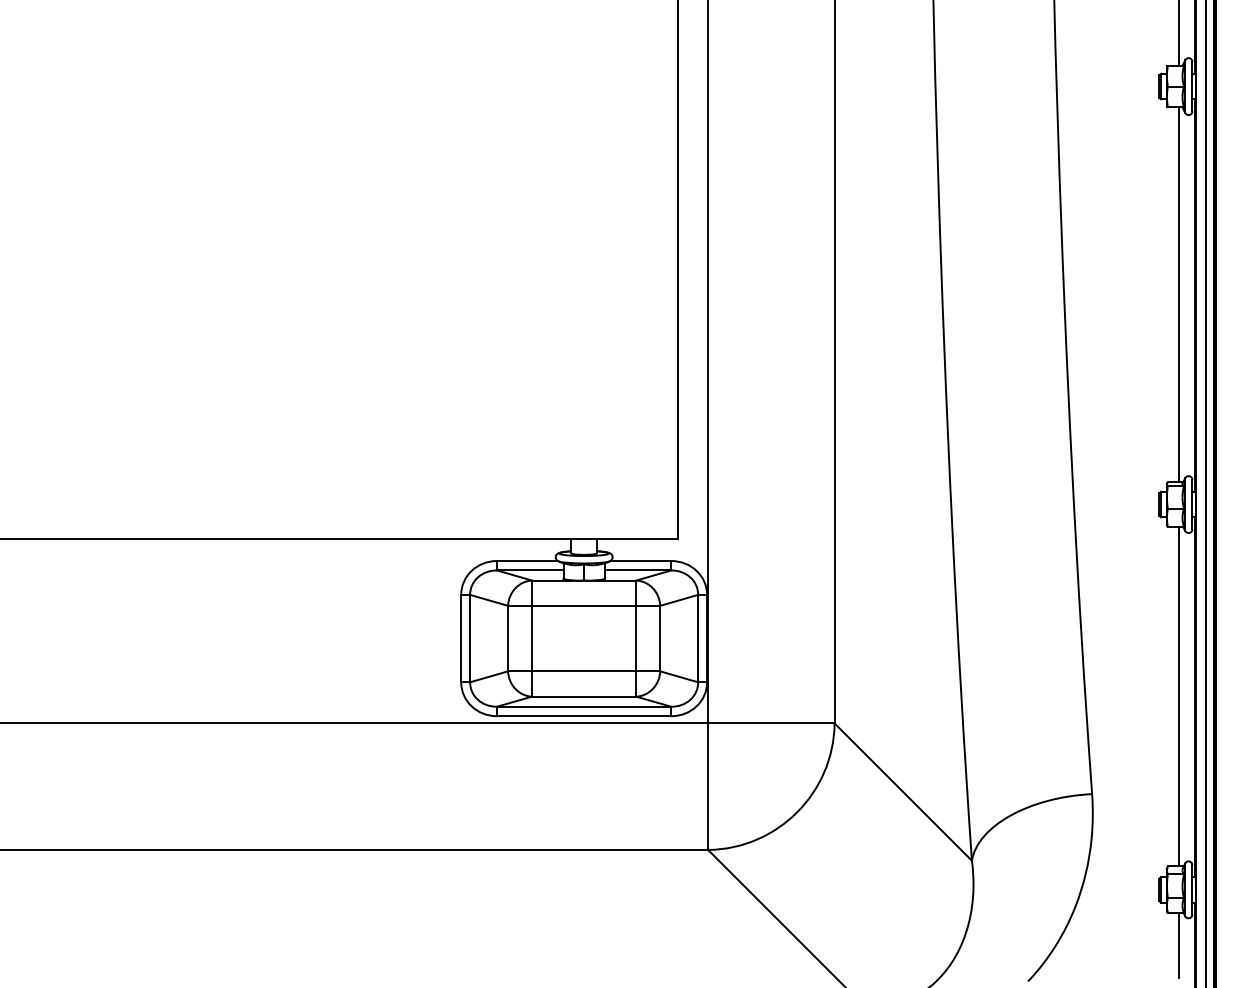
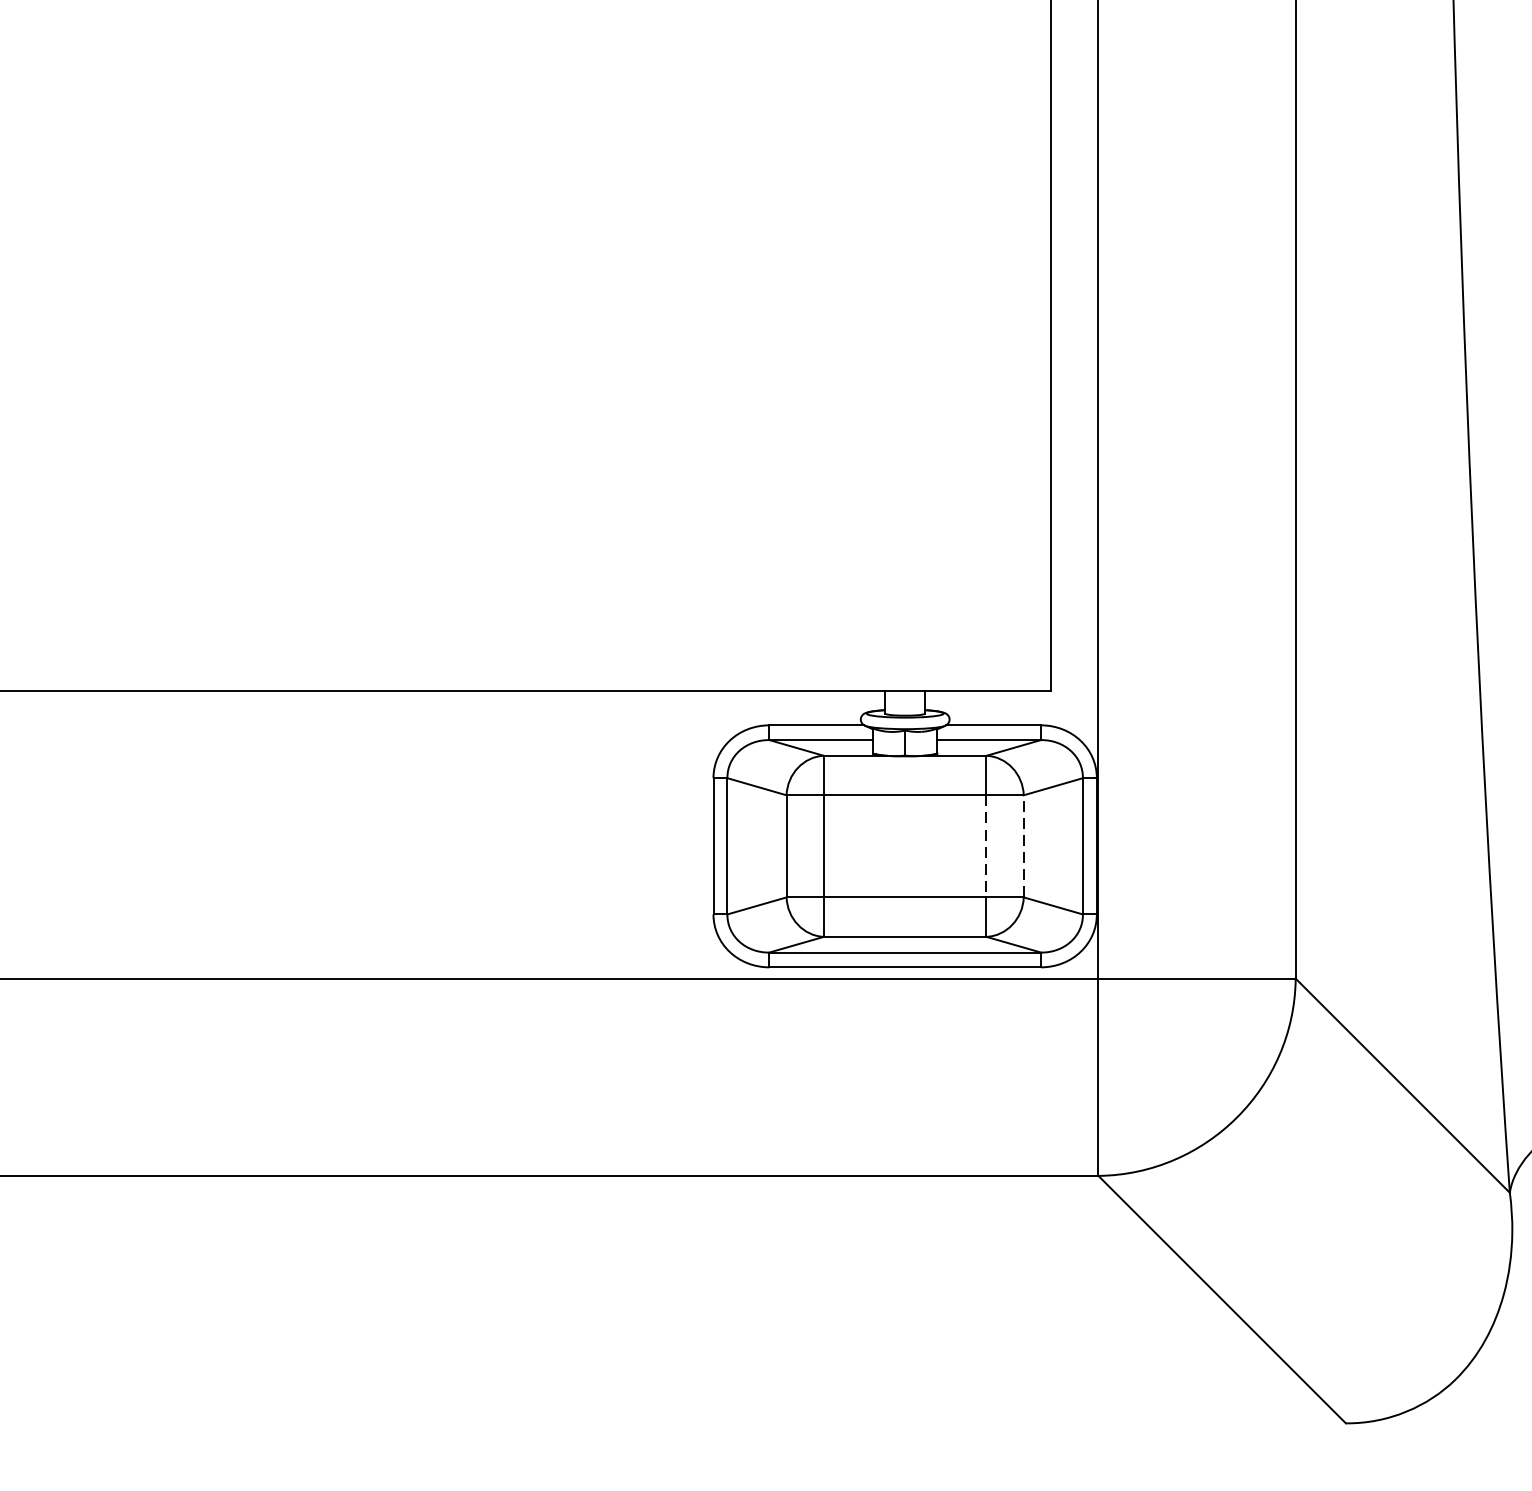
line: (636, 638) -> (986, 846), solid -> dashed
line: (660, 638) -> (1024, 846), solid -> dashed

